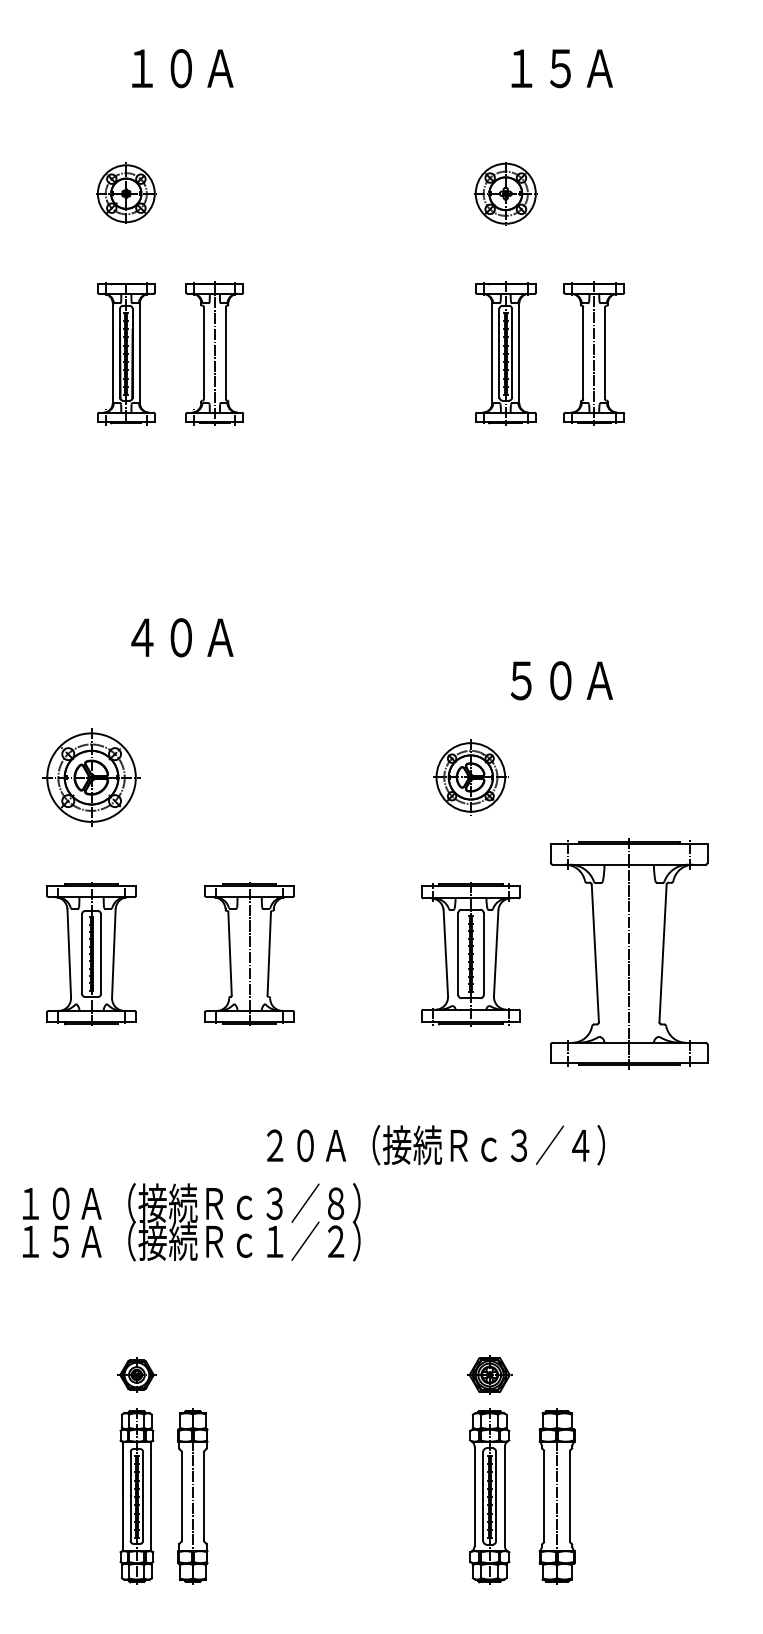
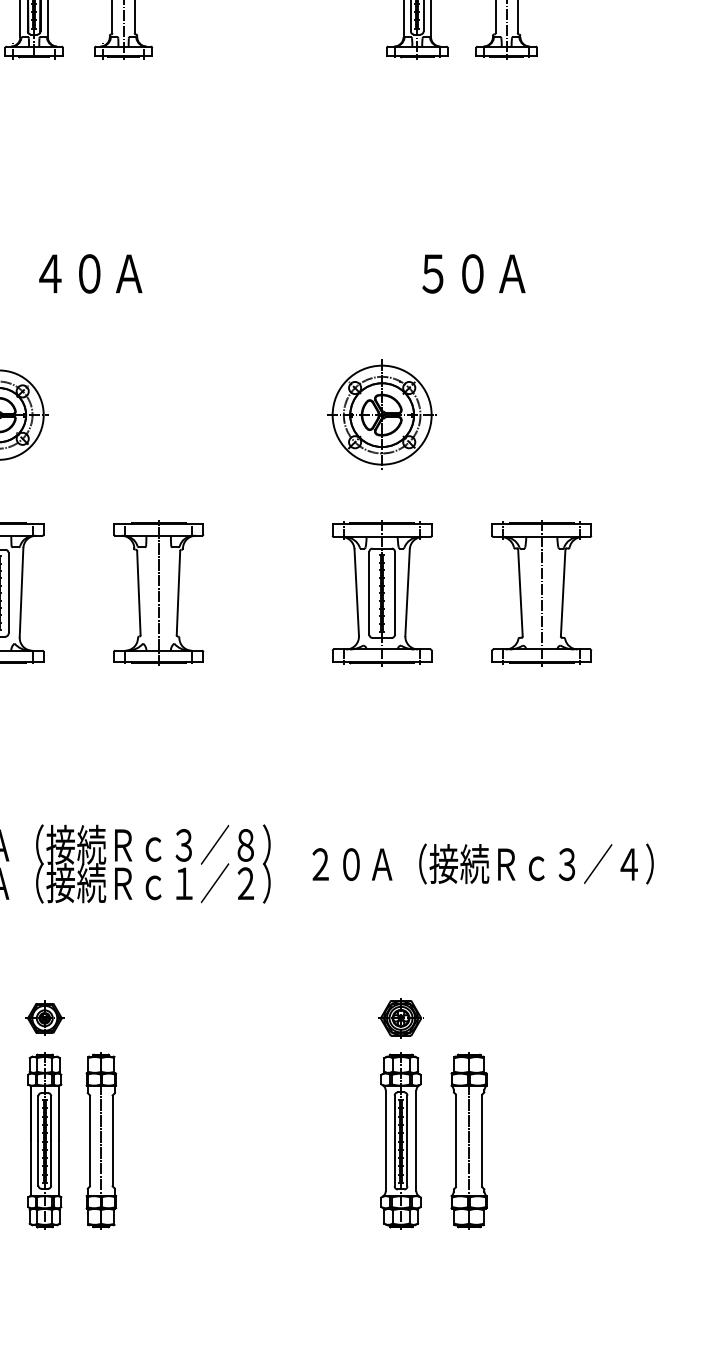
text: (561, 680) -> (473, 273), moved
part: (470, 776) -> (381, 413), size x1.43
part: (628, 954) -> (541, 593), size x0.62
text: (435, 1145) -> (482, 864), moved

